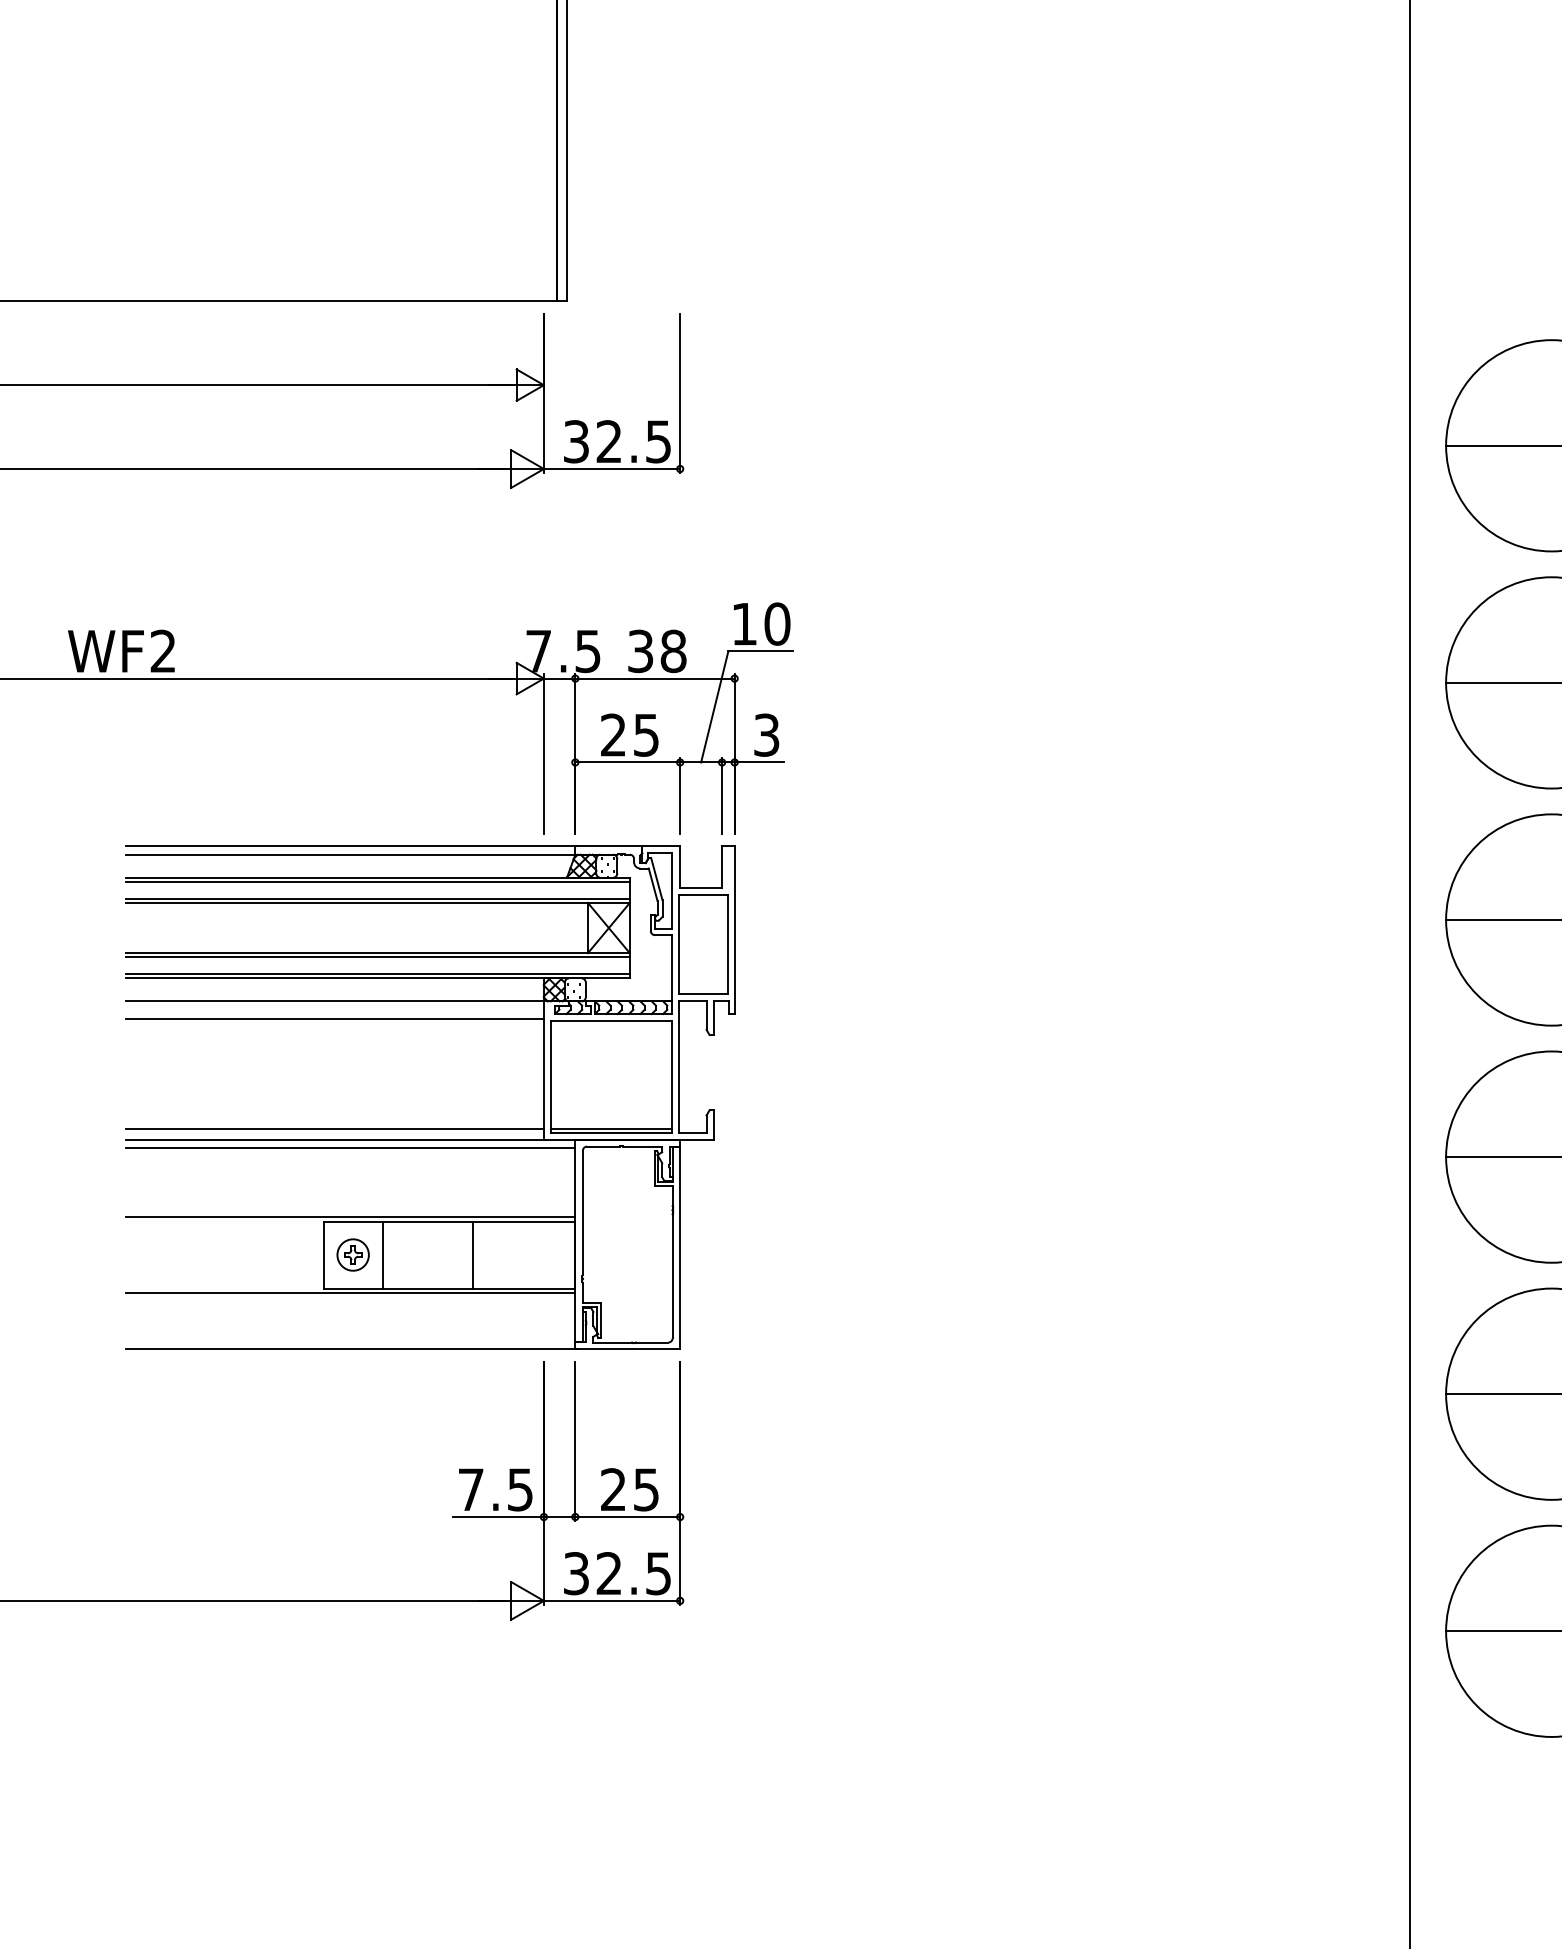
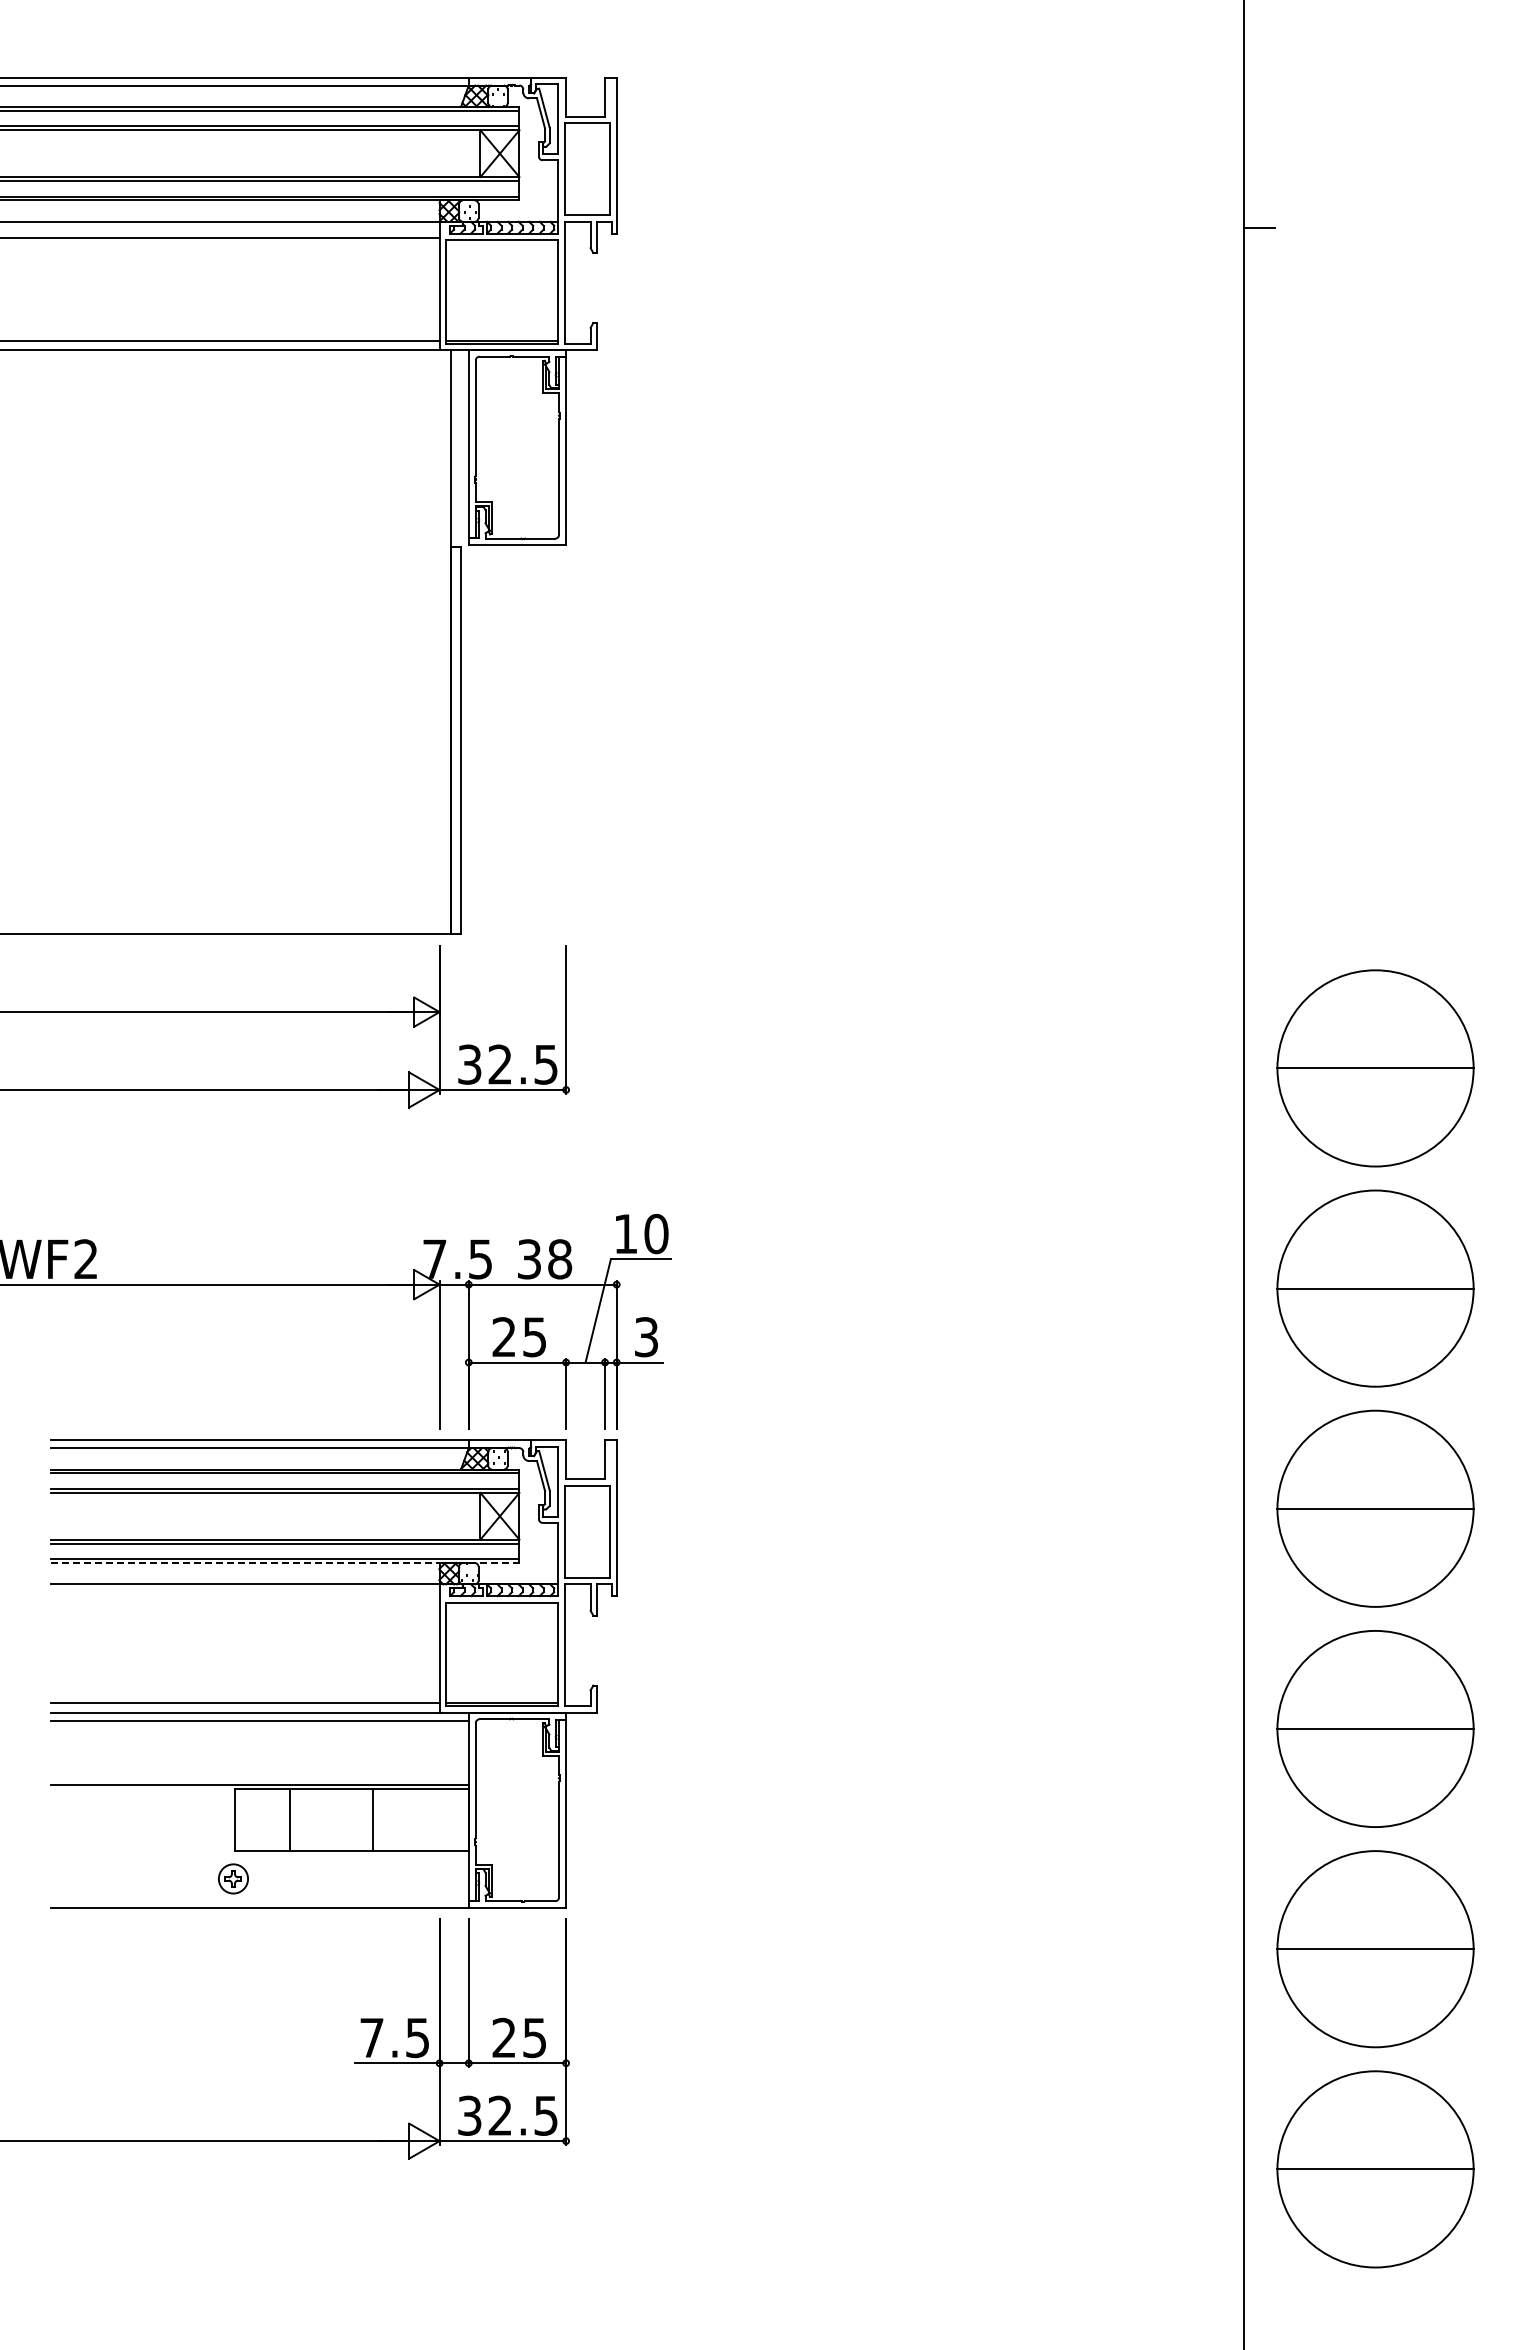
line: (377, 978) -> (285, 1563), solid -> dashed
line: (334, 1018) -> (245, 1600), removed
part: (353, 1254) -> (233, 1878), moved
line: (349, 1292) -> (259, 1854), removed

